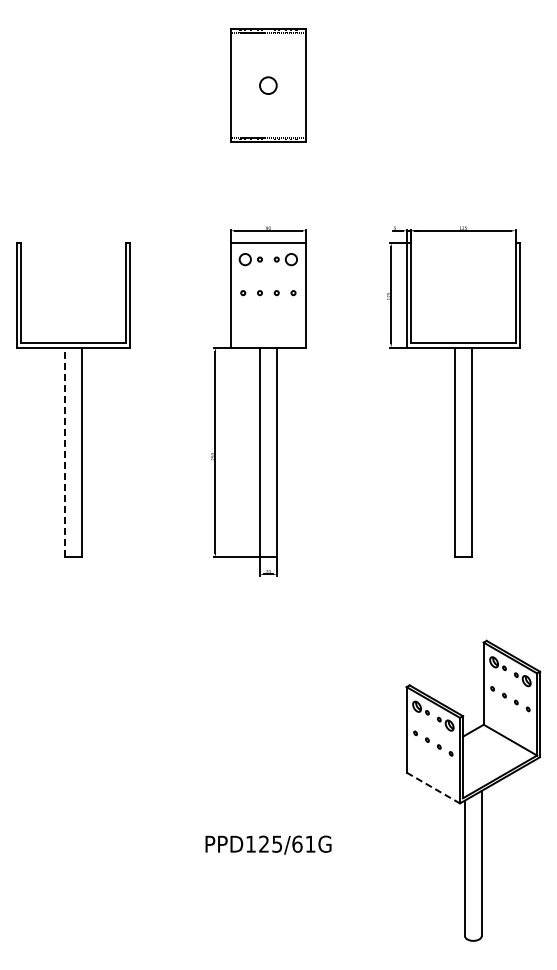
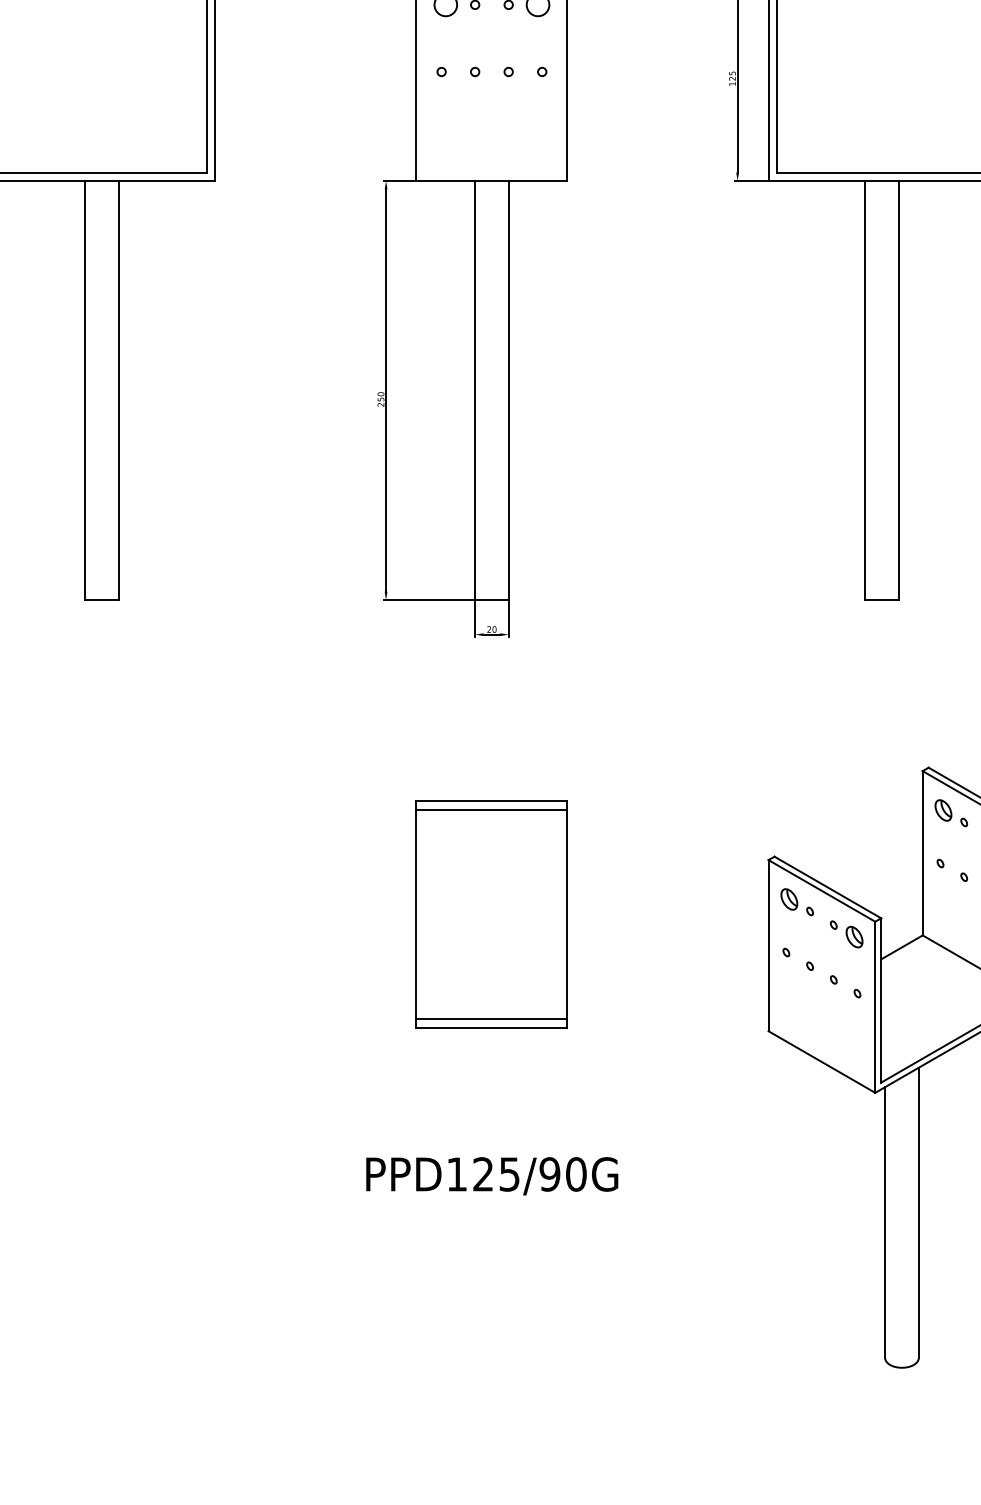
line: (65, 452) -> (86, 390), dashed -> solid
part: (268, 714) -> (492, 914), added
line: (433, 788) -> (822, 1062), dashed -> solid
text: (303, 843) -> (562, 1172), PPD125/61G -> PPD125/90G

